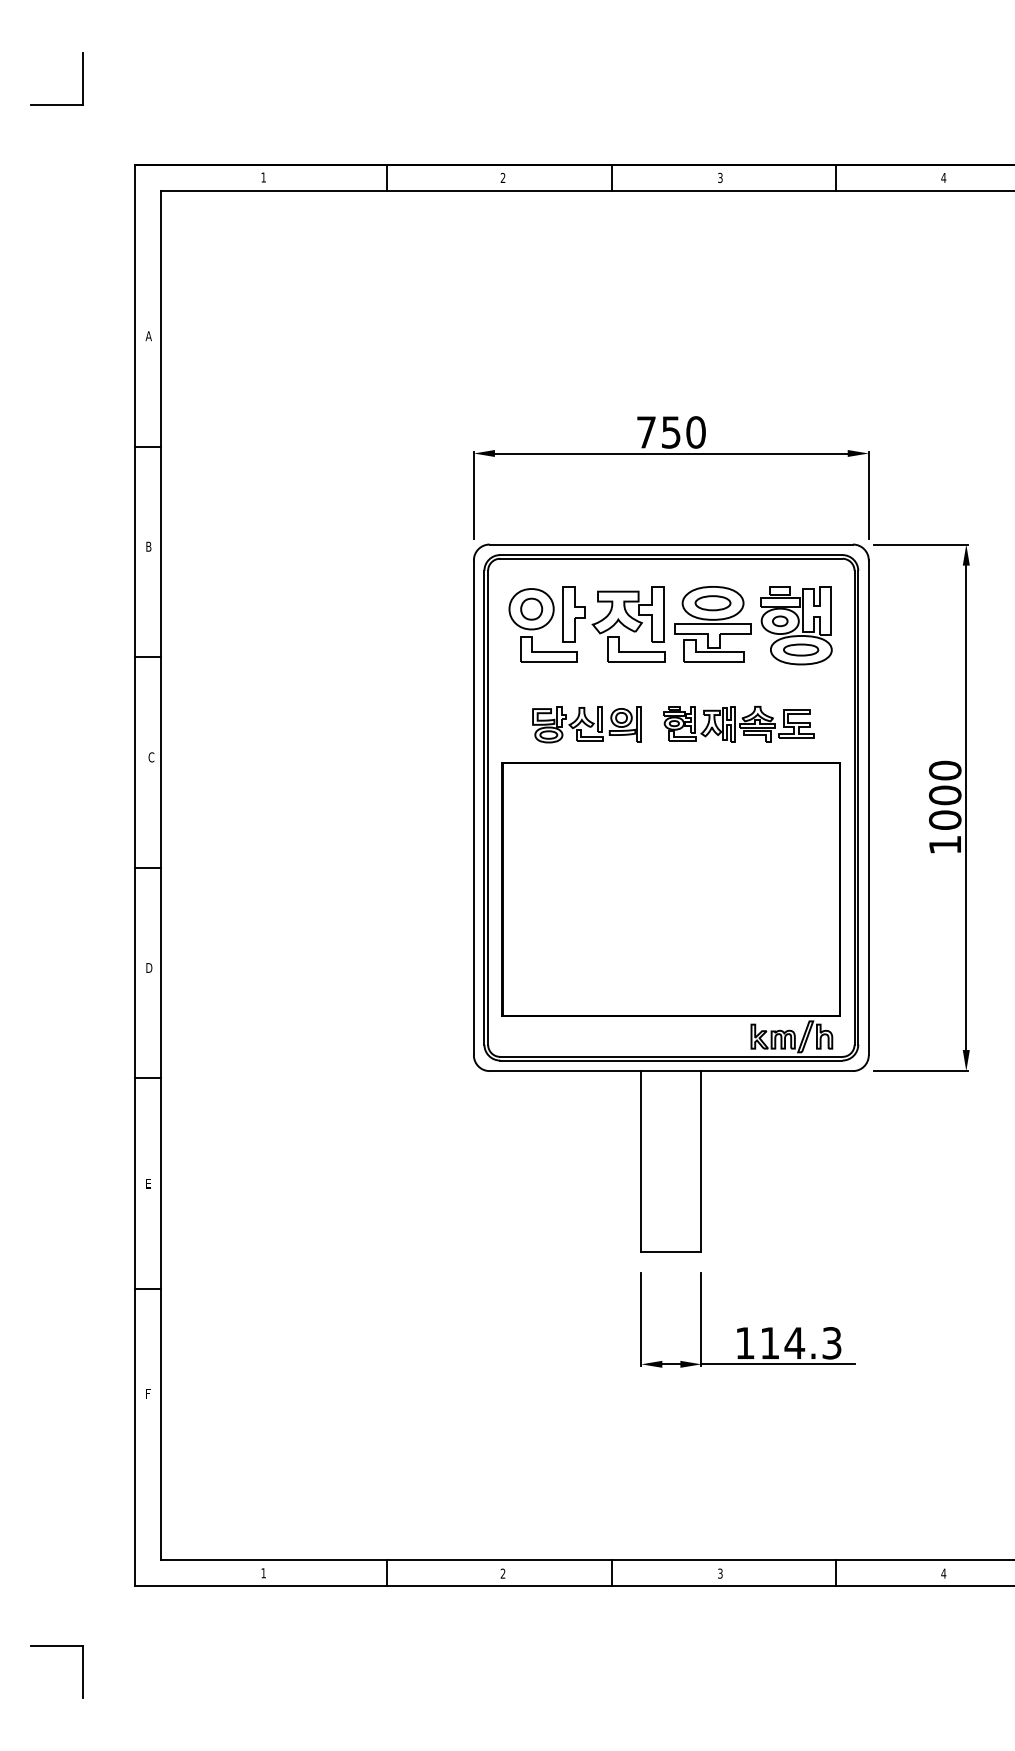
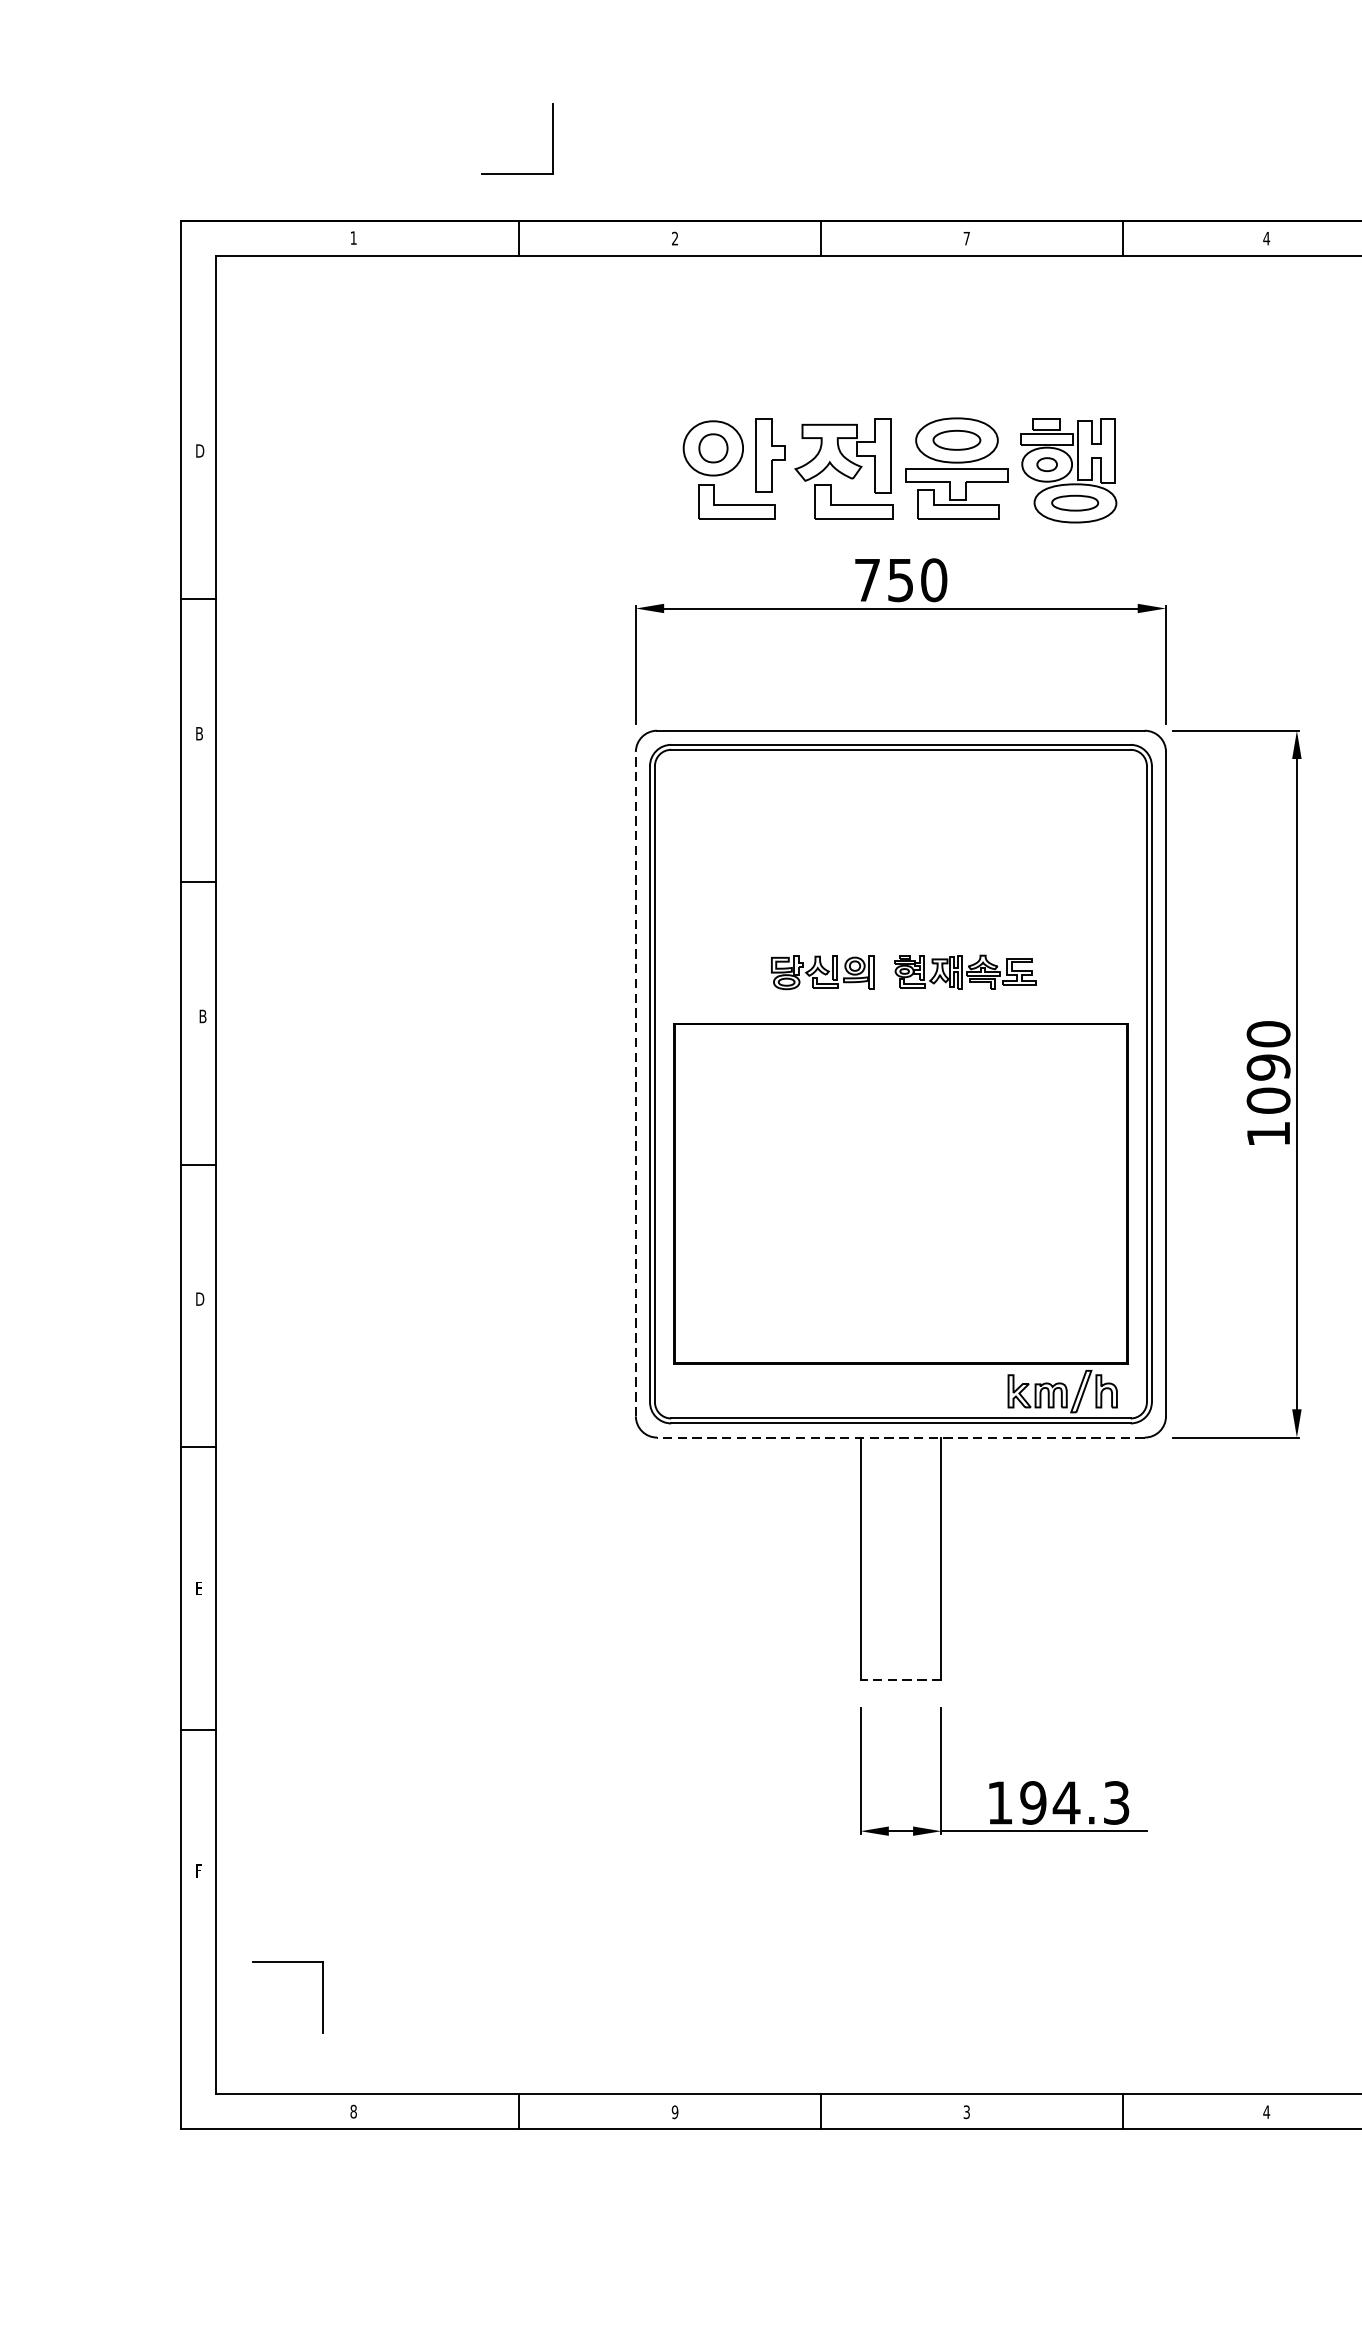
part: (82, 78) -> (552, 138), moved
text: (720, 177) -> (966, 238), 3 -> 7
text: (148, 336) -> (199, 451), A -> D
part: (670, 625) -> (899, 470), moved
part: (673, 724) -> (903, 972), size x0.7
text: (151, 757) -> (203, 1016), C -> B
text: (945, 795) -> (1268, 1067), 1000 -> 1090
line: (473, 807) -> (635, 1083), solid -> dashed
line: (671, 1071) -> (901, 1438), solid -> dashed
line: (670, 1251) -> (899, 1679), solid -> dashed
text: (769, 1343) -> (1032, 1803), 114.3 -> 194.3
text: (263, 1573) -> (353, 2111), 1 -> 8
text: (502, 1573) -> (674, 2111), 2 -> 9
part: (56, 1646) -> (287, 1962), moved

